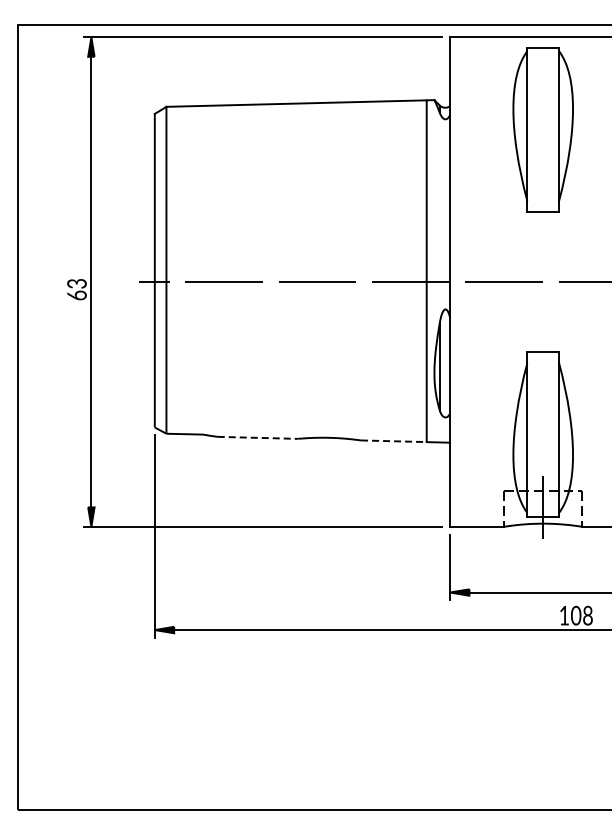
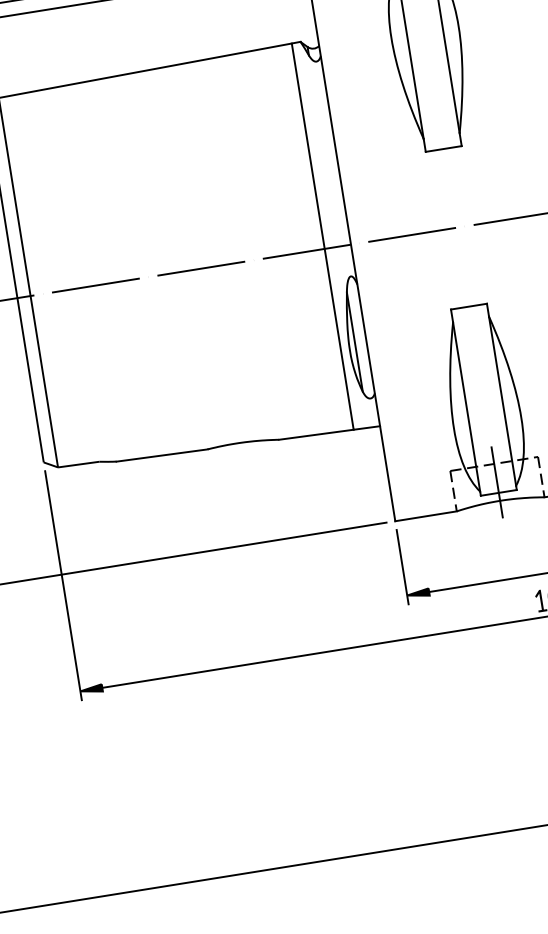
line: (258, 437) -> (162, 454), dashed -> solid
line: (393, 441) -> (316, 435), dashed -> solid

